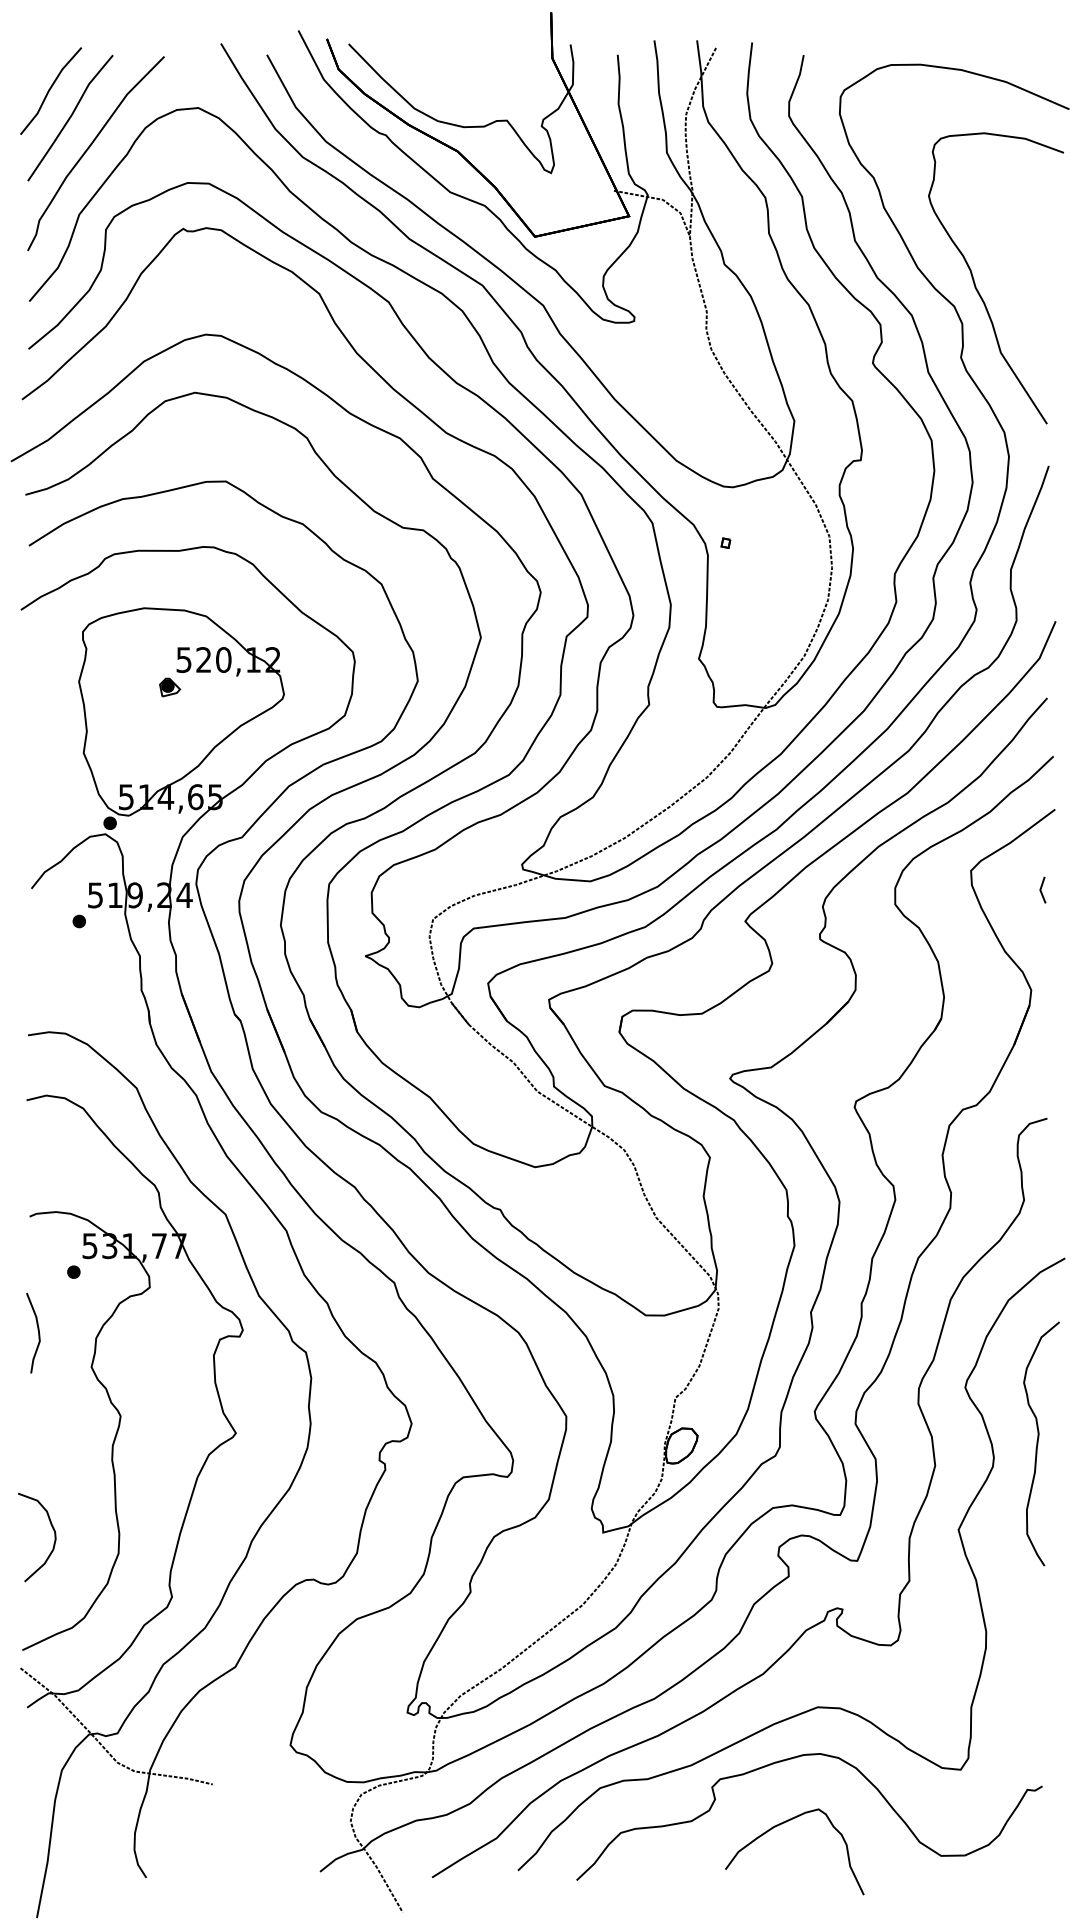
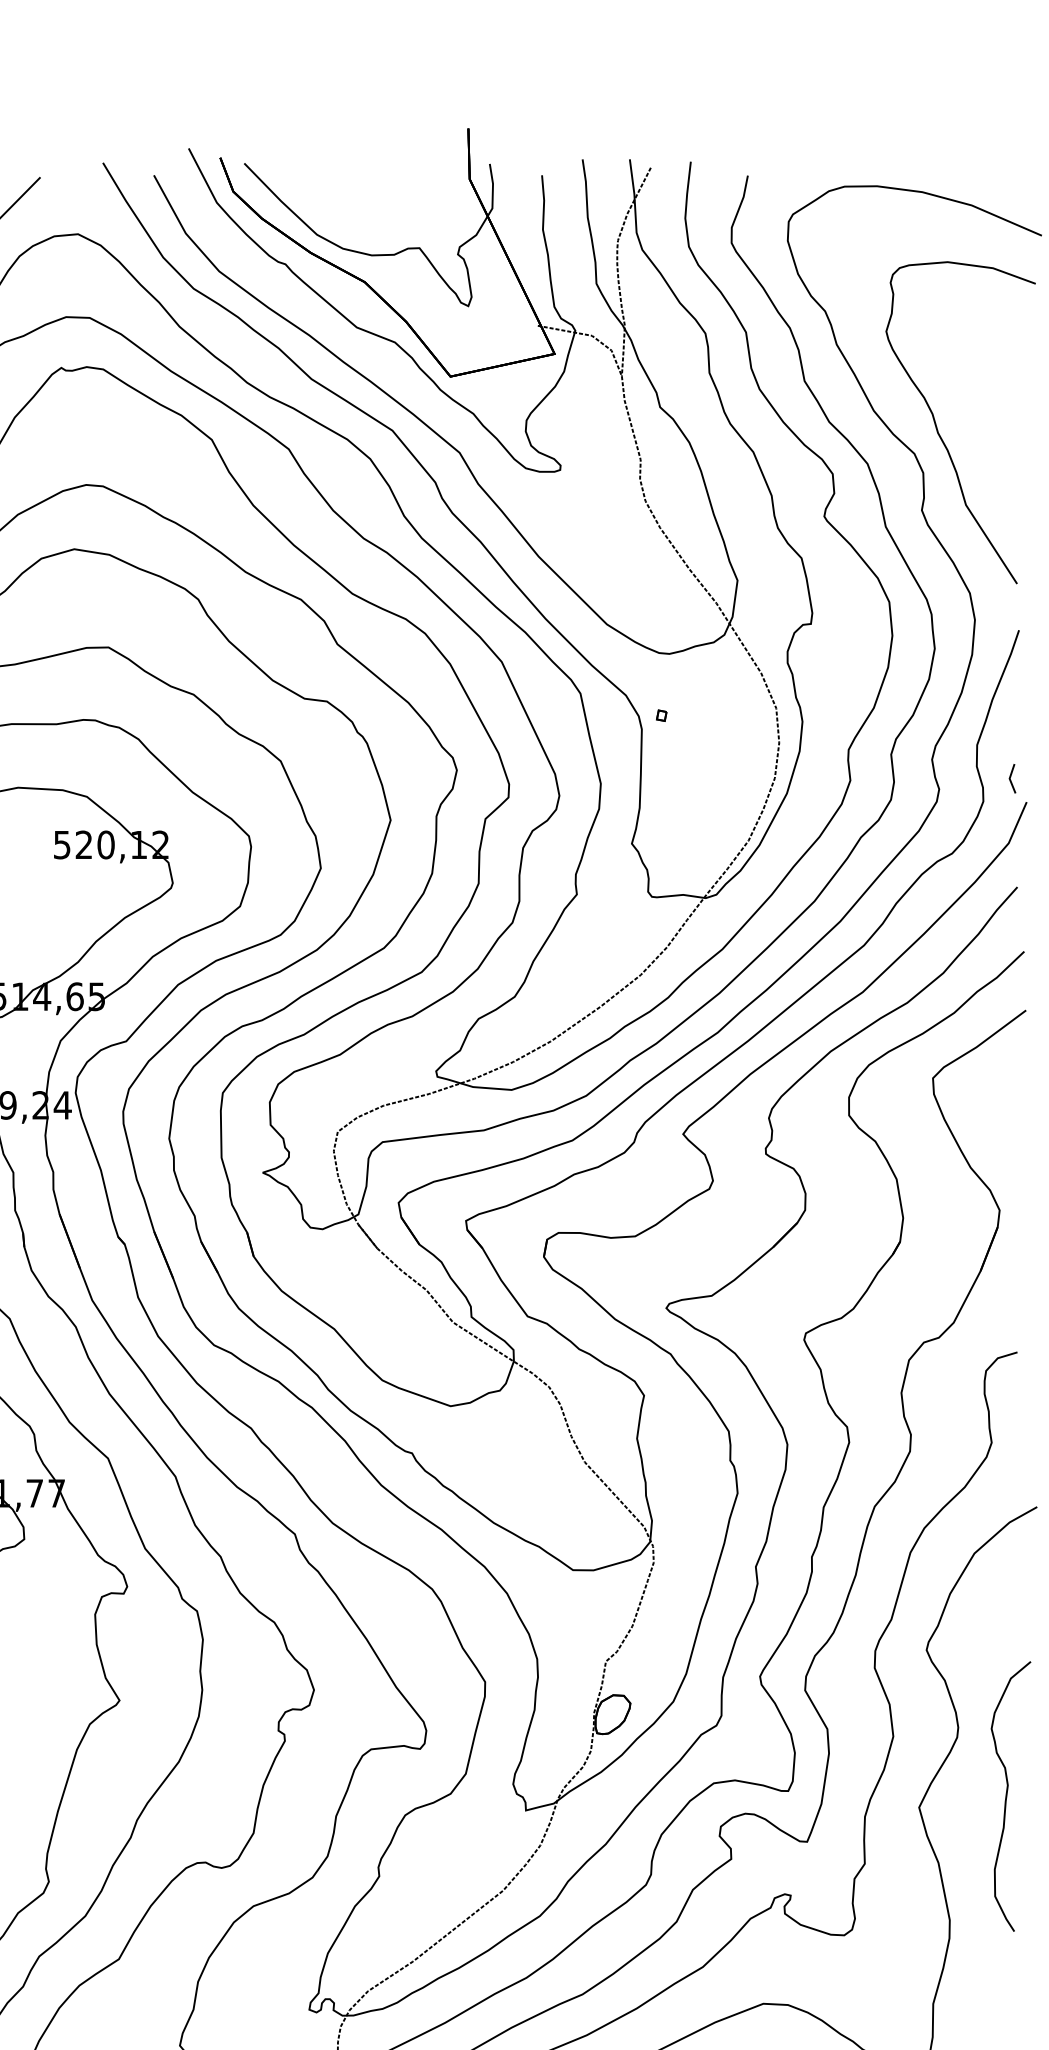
part: (170, 687) -> (47, 875), removed
line: (1041, 889) -> (1010, 778), moved
curve: (1038, 1443) -> (1007, 1796), moved

